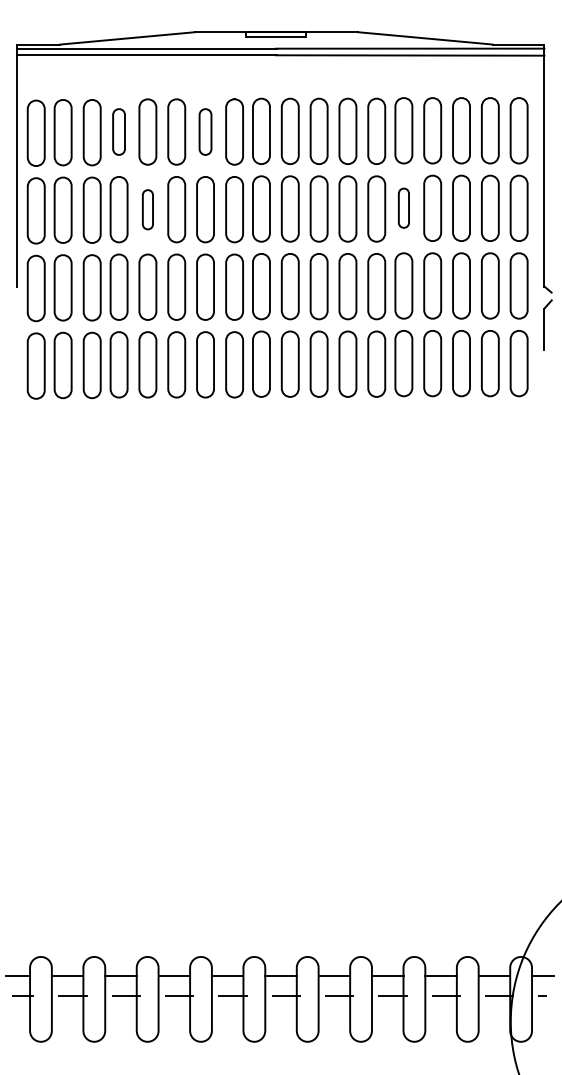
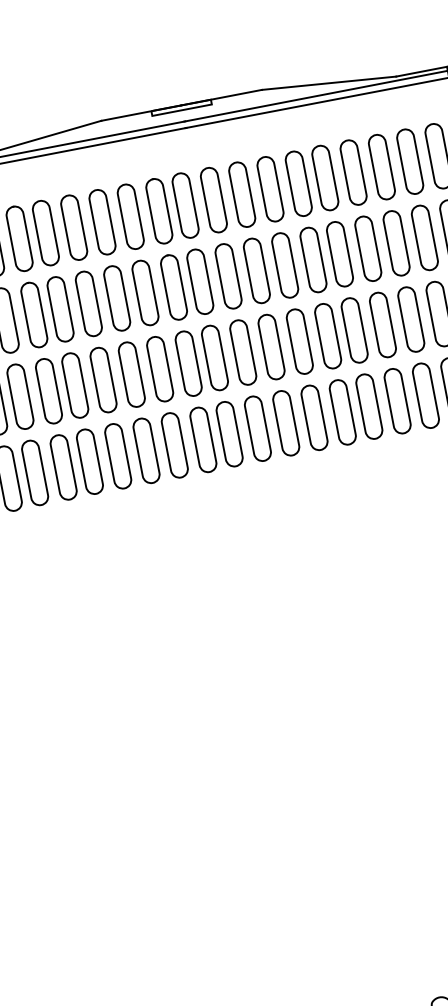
part: (118, 131) -> (45, 232), size x1.43
part: (205, 131) -> (130, 216), size x1.43
part: (403, 207) -> (339, 253), size x1.67
part: (147, 209) -> (88, 303), size x1.67

